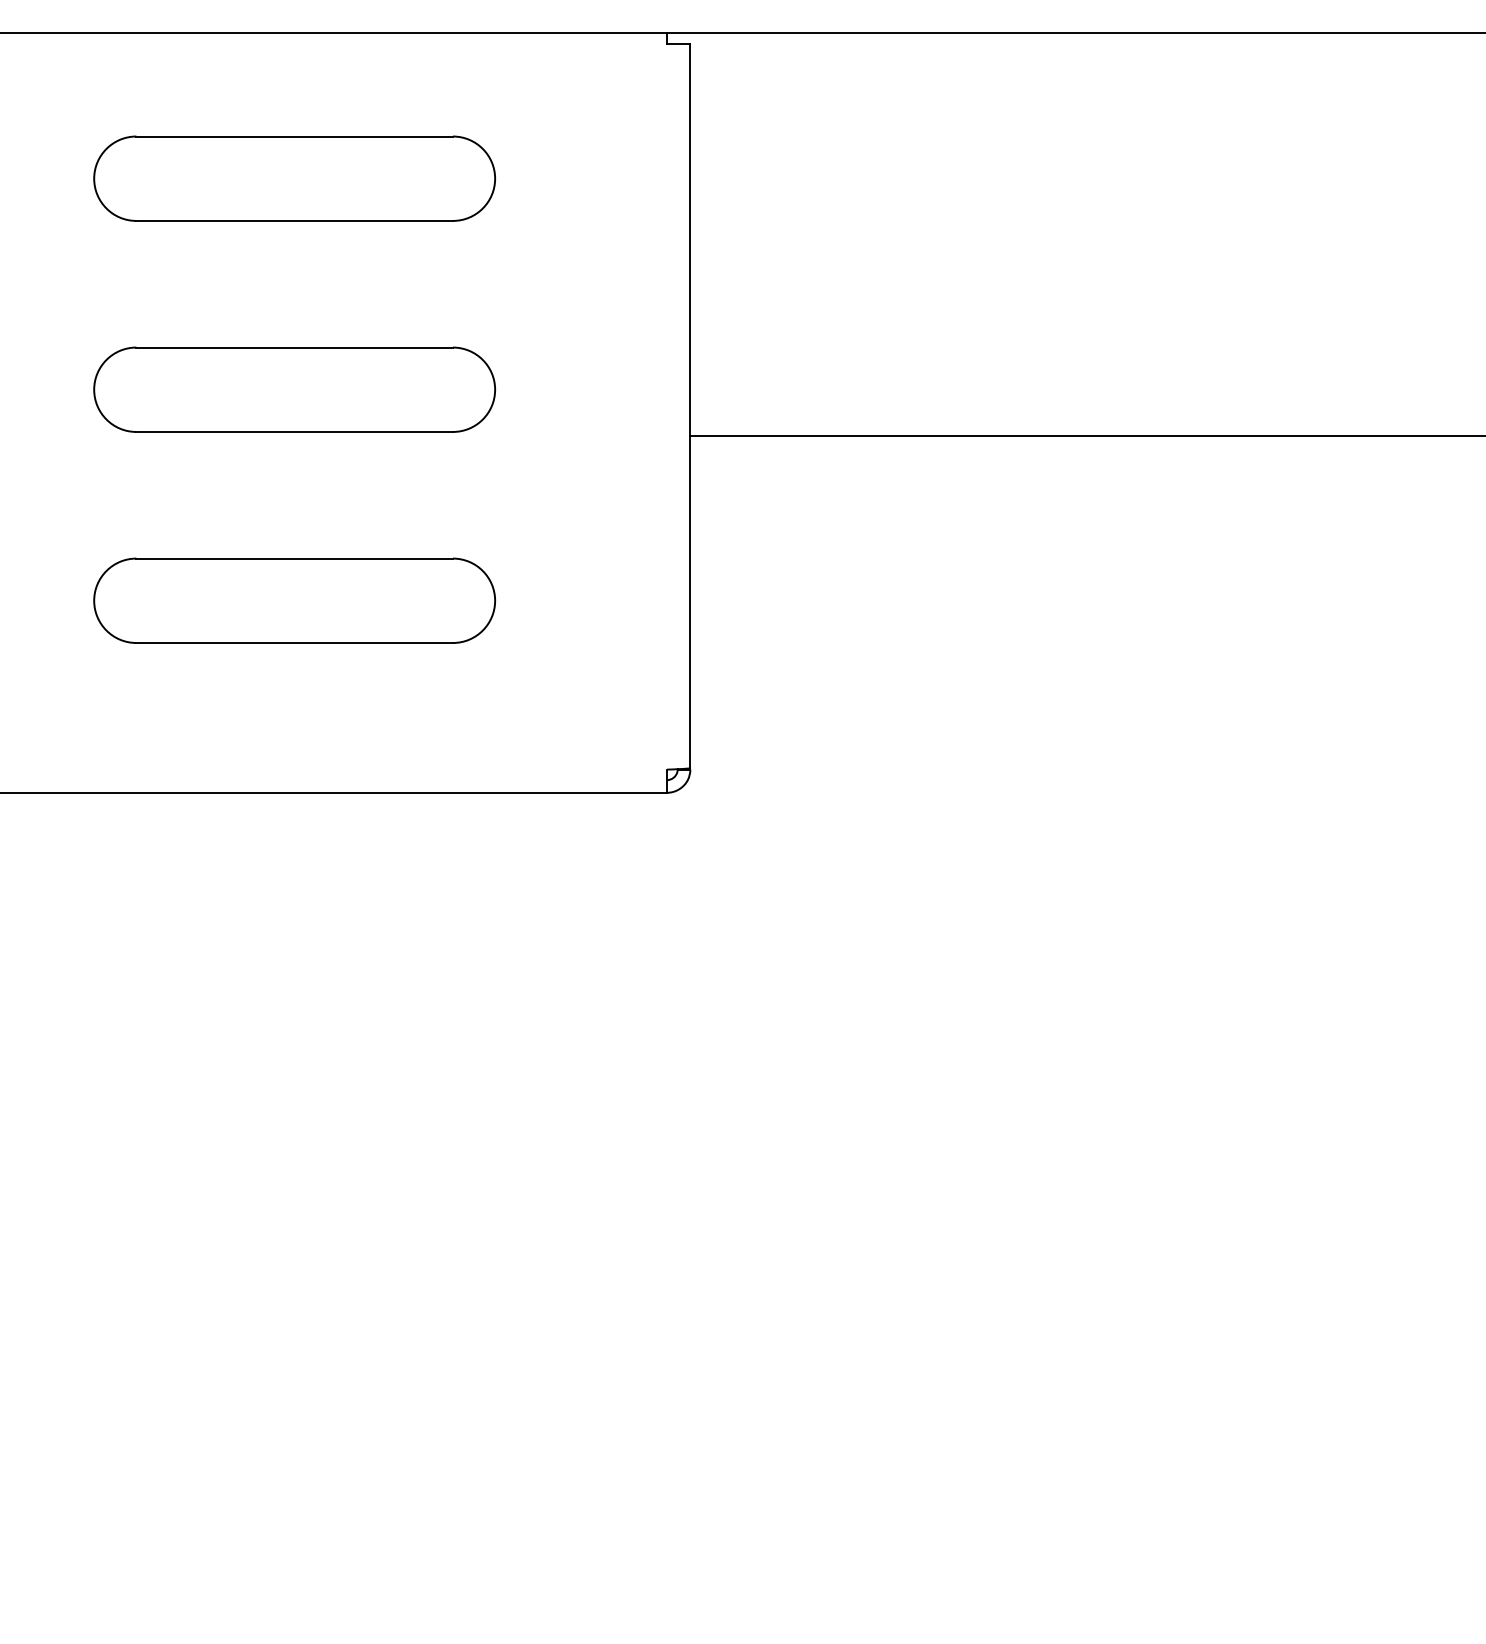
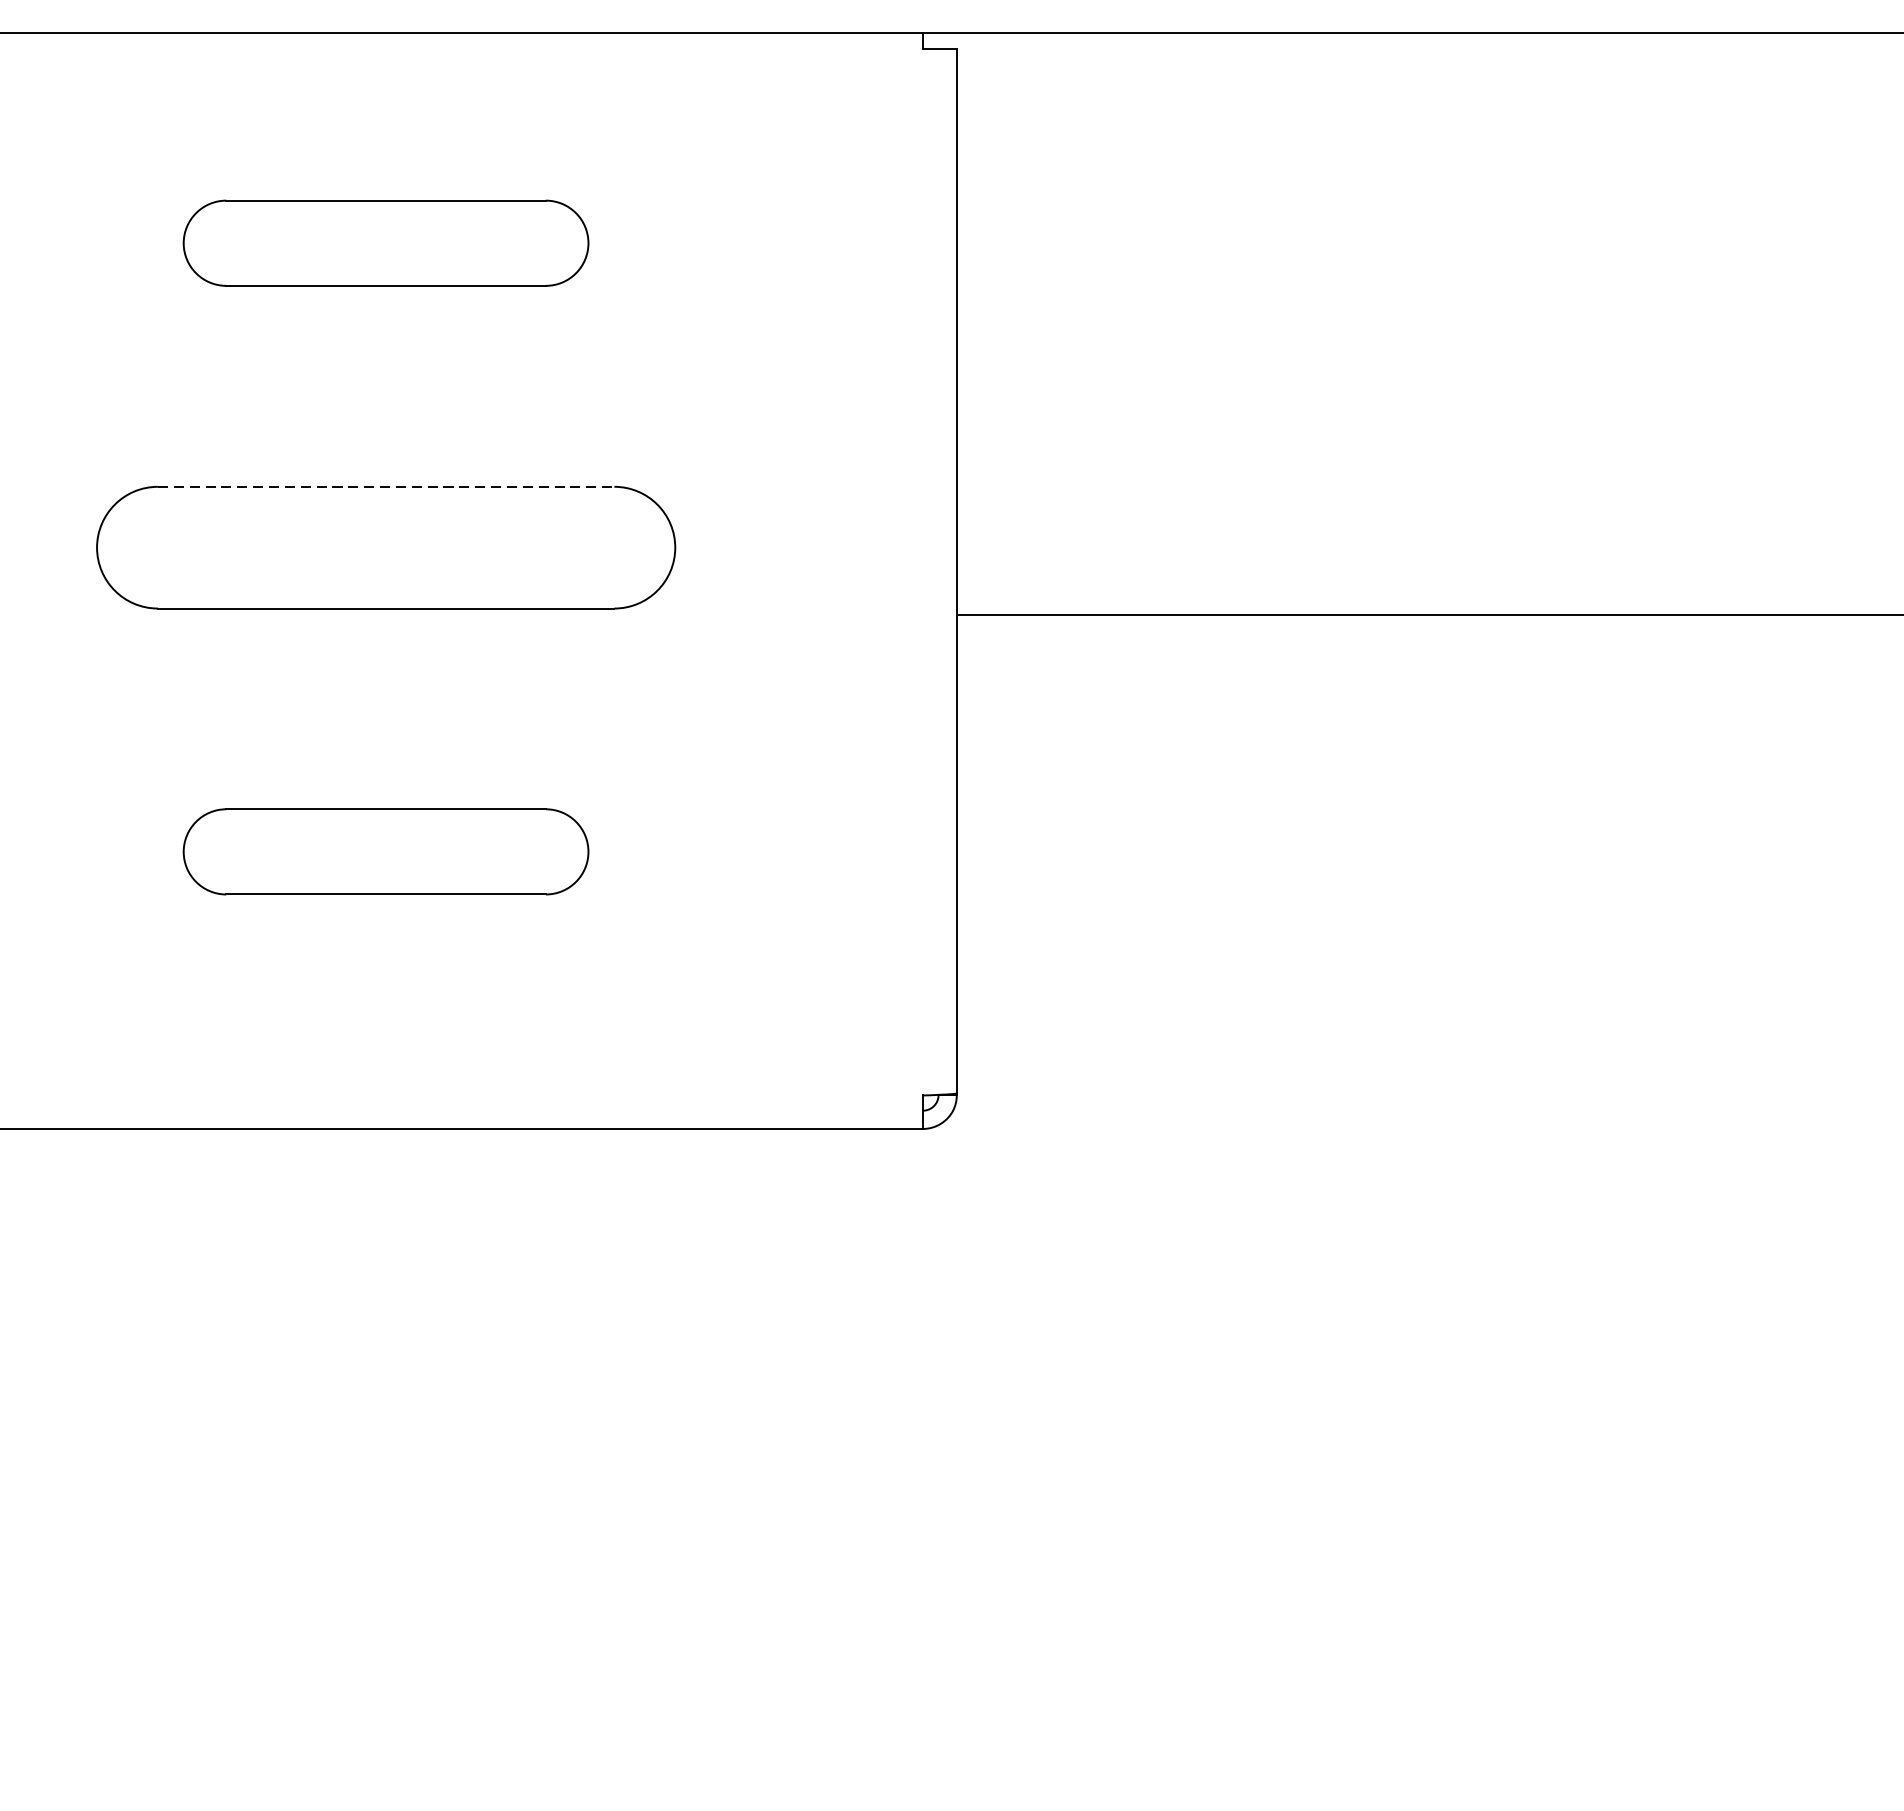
part: (294, 178) -> (385, 243), size x0.7
line: (295, 347) -> (387, 486), solid -> dashed
part: (294, 600) -> (385, 851), size x0.7

